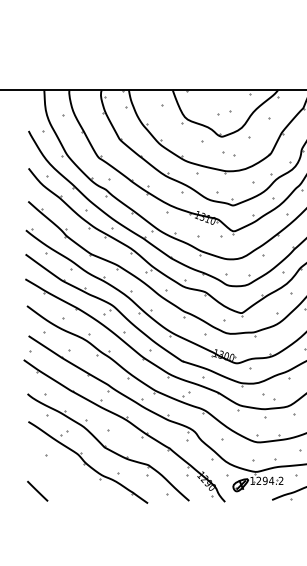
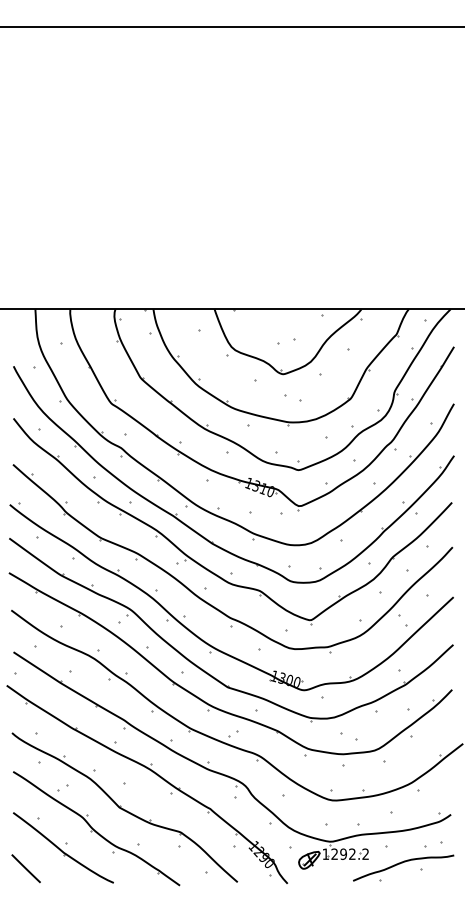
part: (64, 476) -> (63, 847), added
text: (271, 480) -> (352, 853), 1294.2 -> 1292.2

